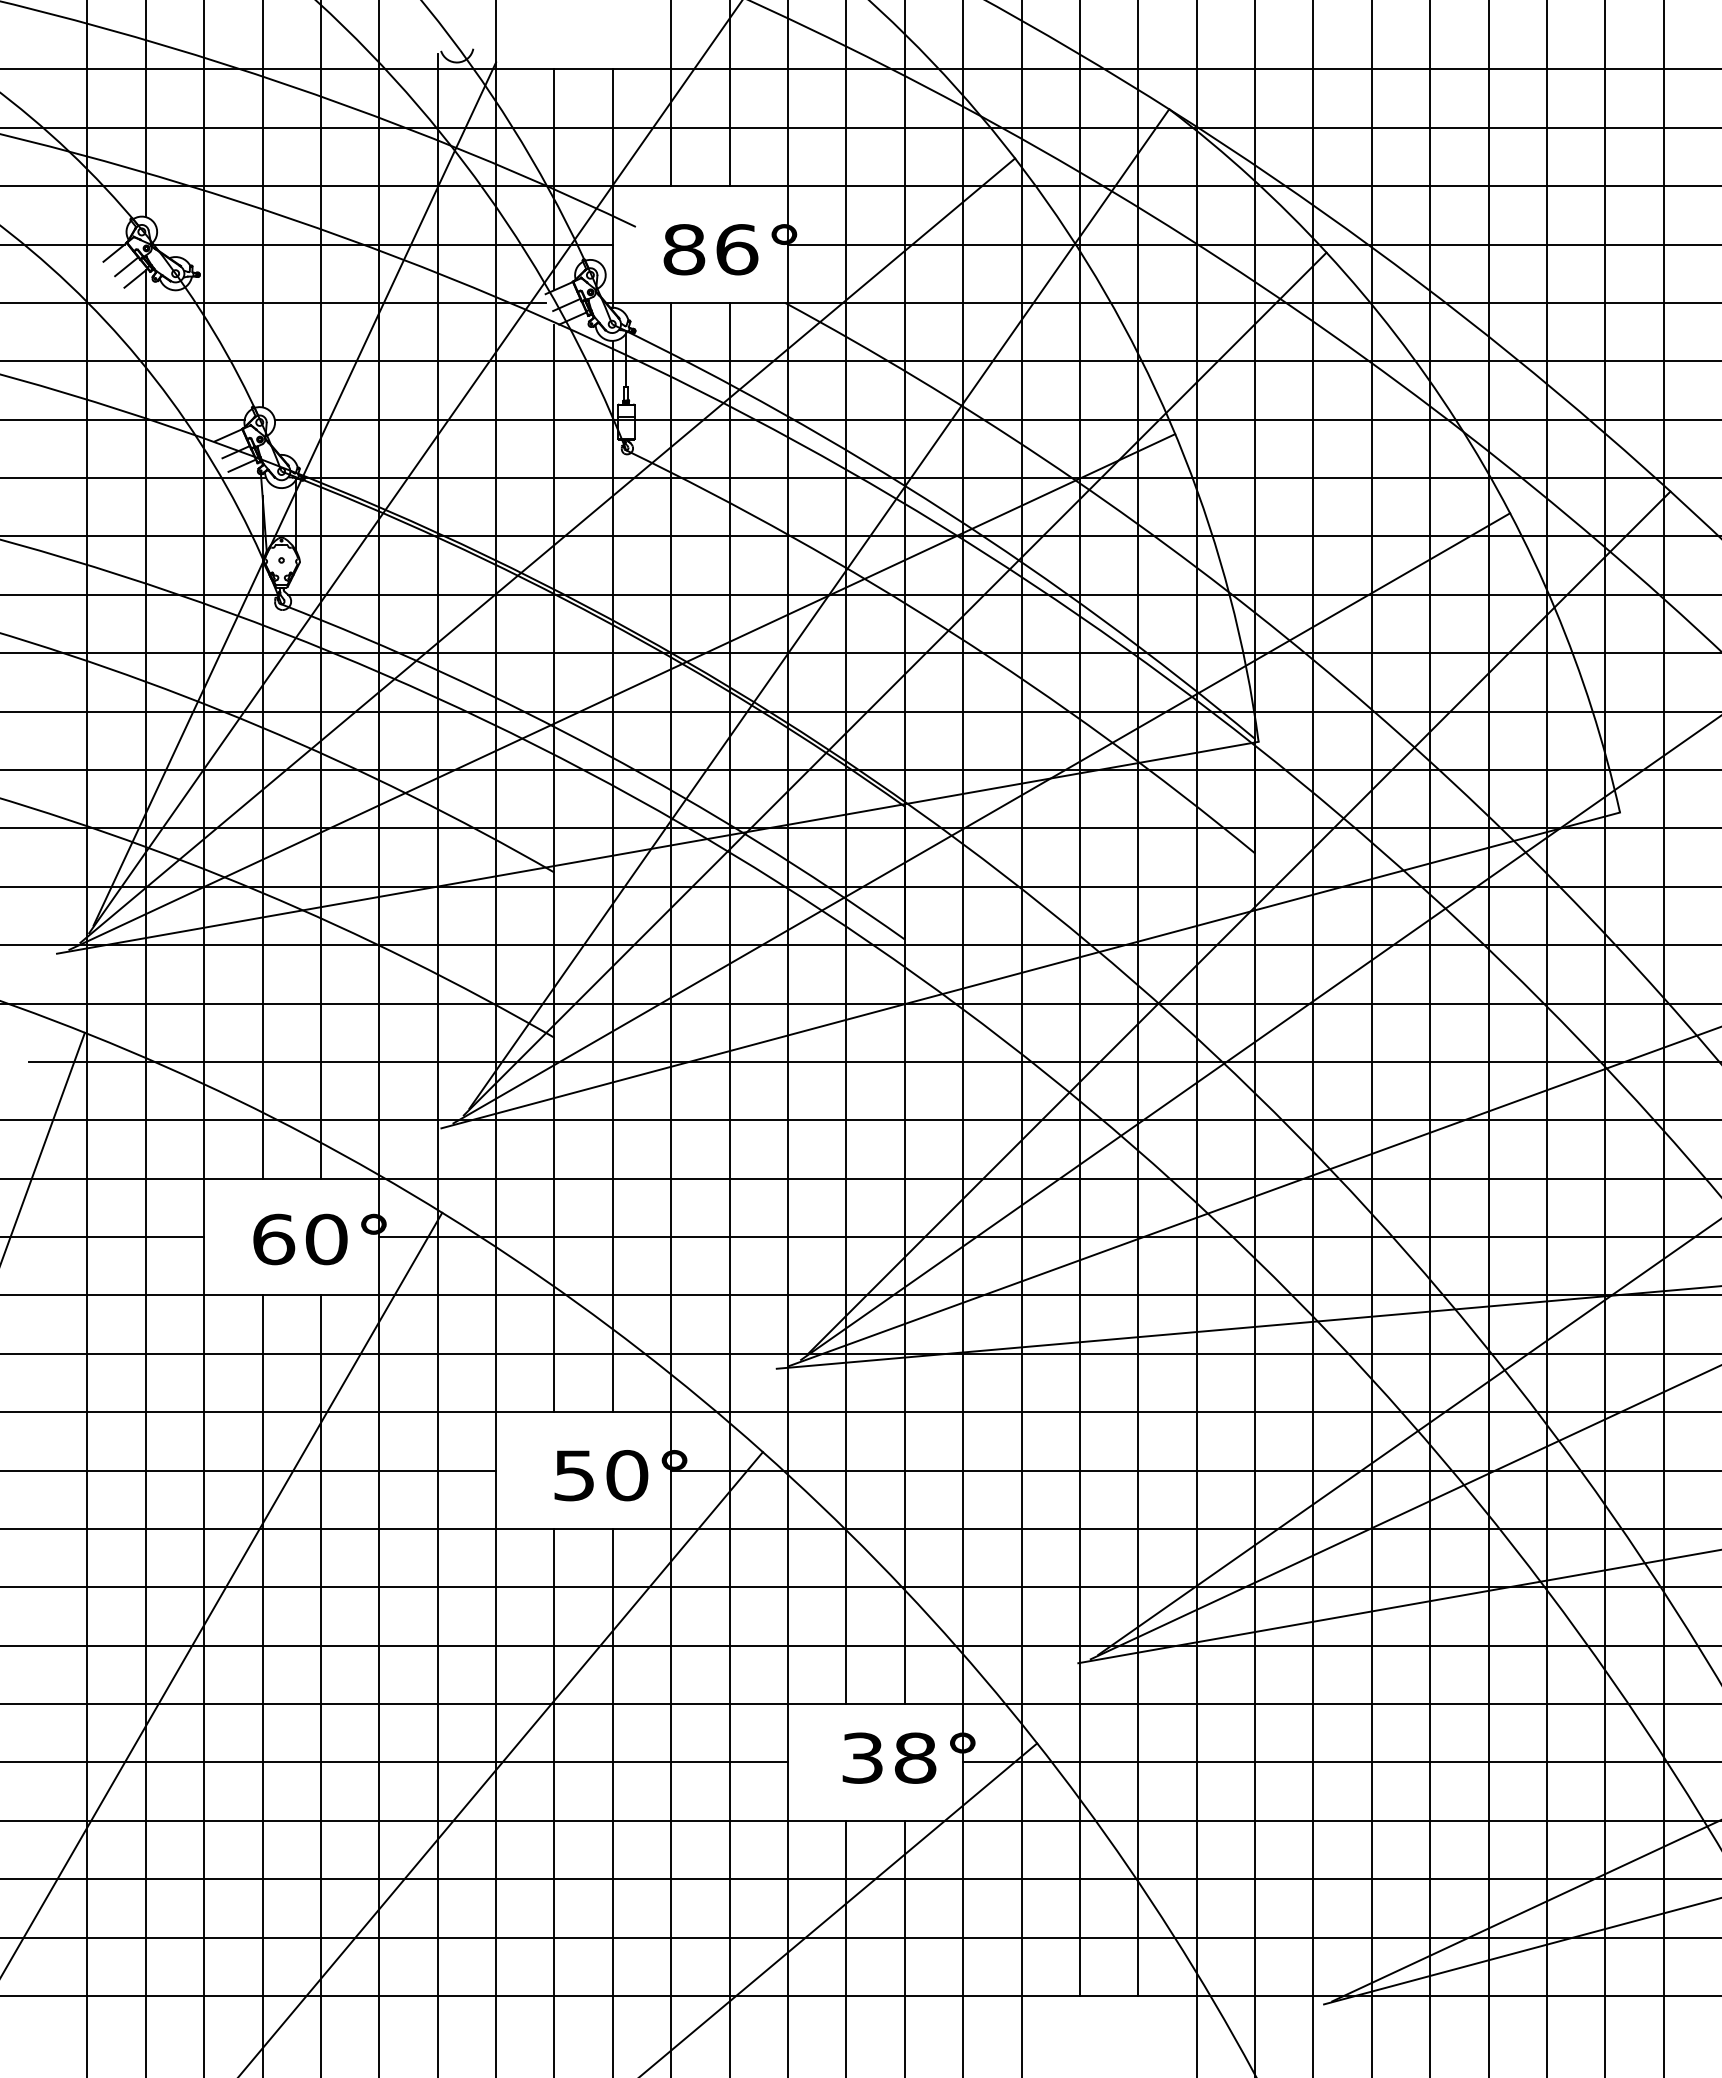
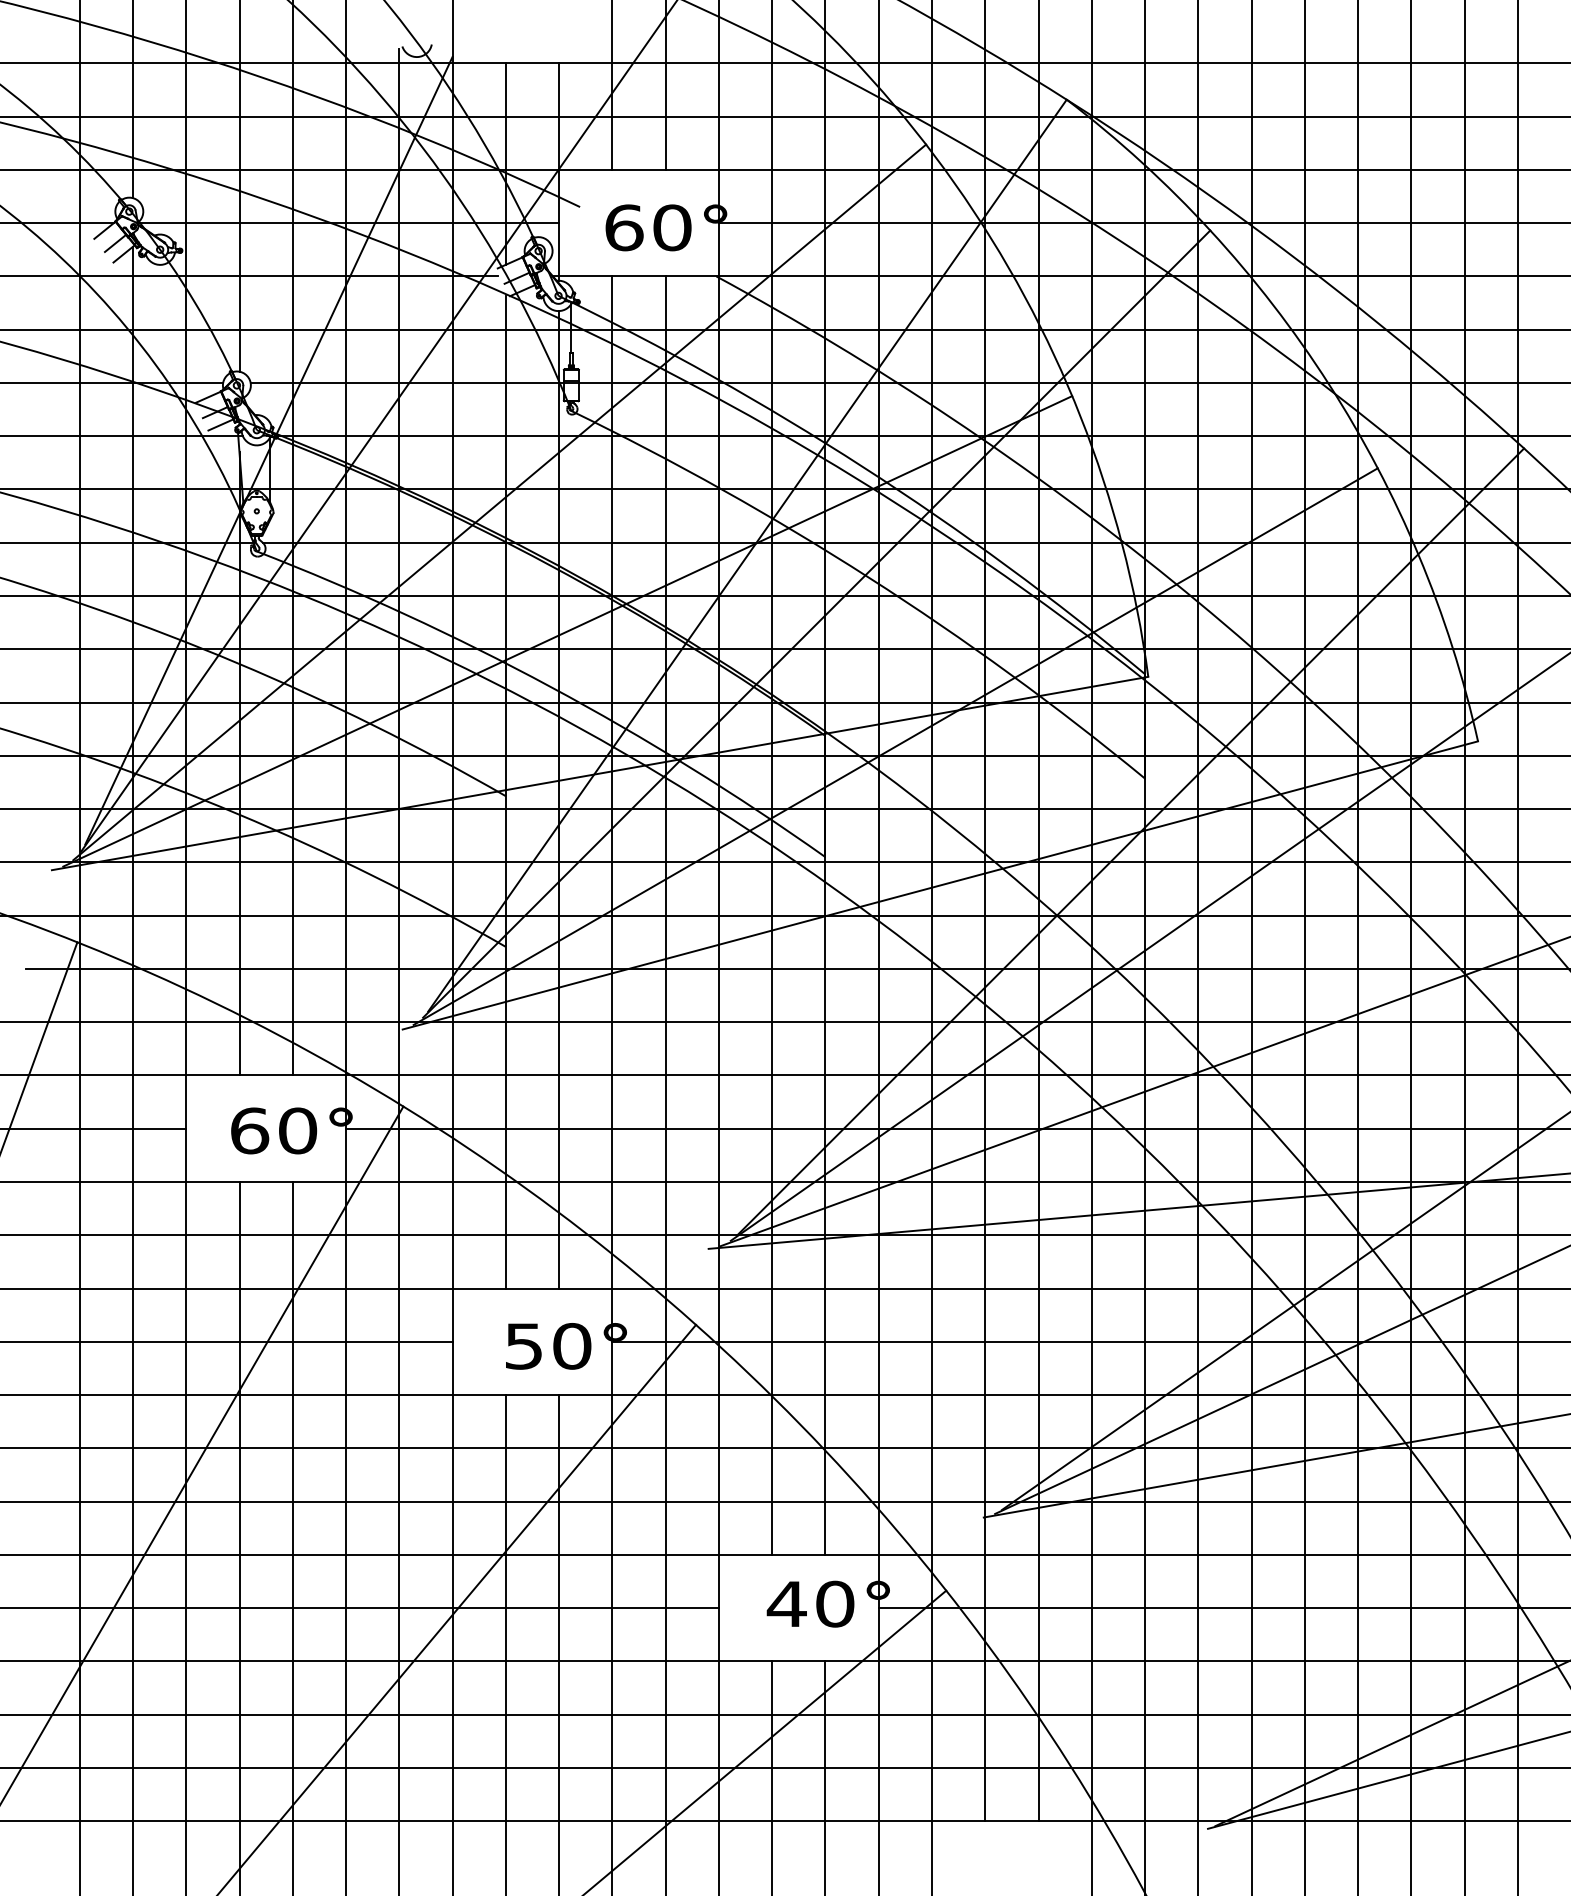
text: (710, 249) -> (648, 227), 86° -> 60°
text: (888, 1757) -> (810, 1603), 38° -> 40°

